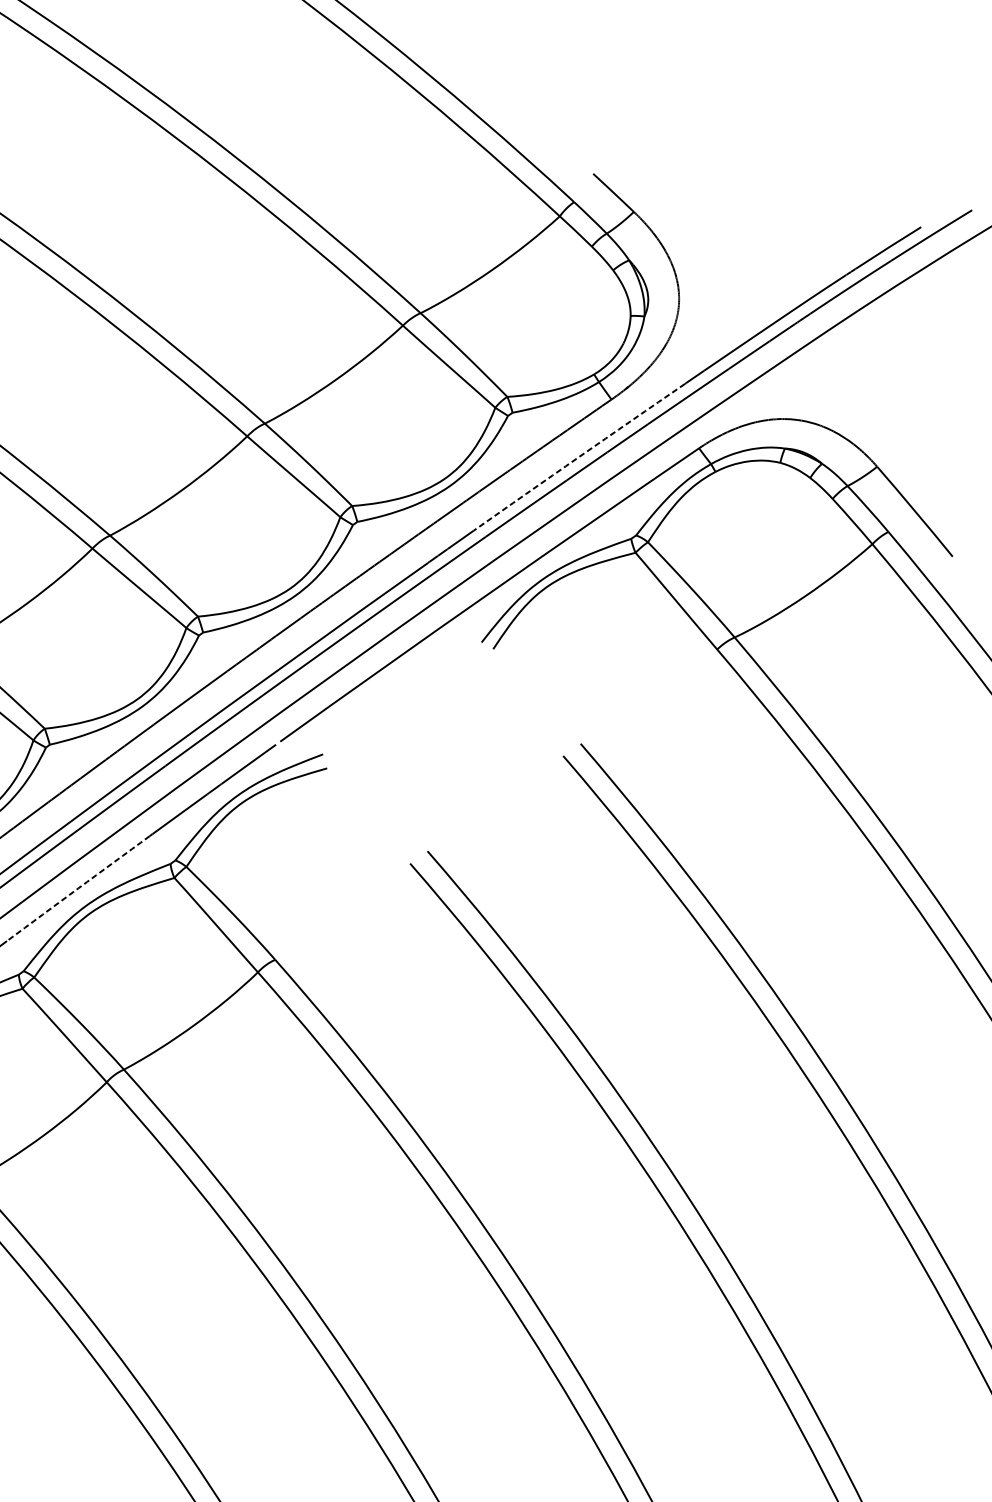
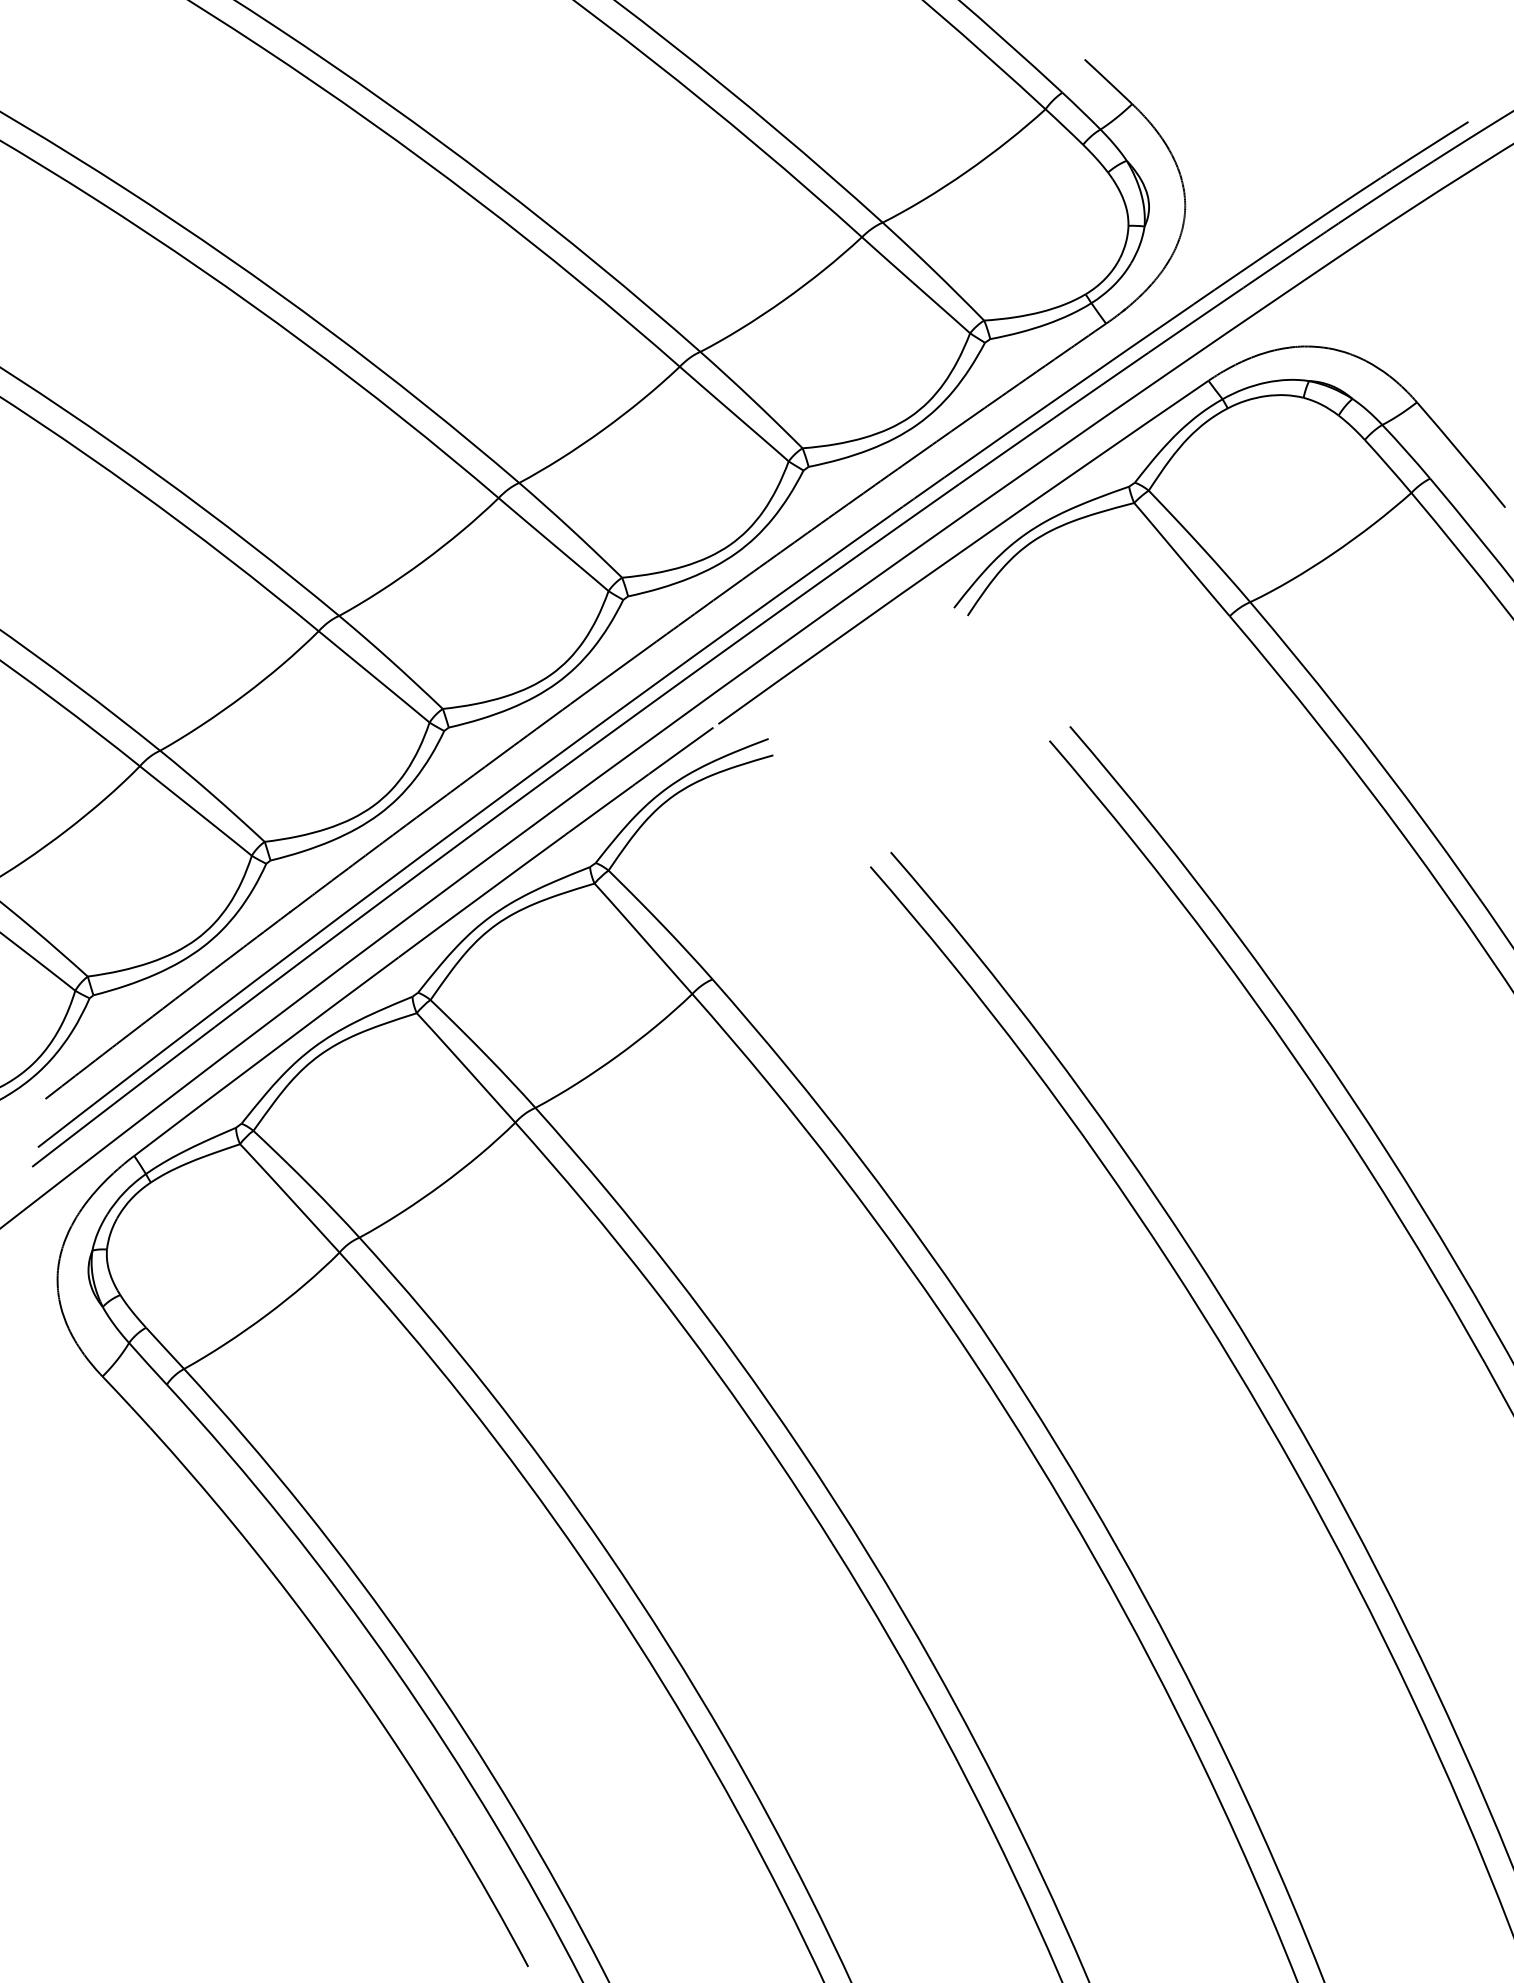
arc: (579, 457) -> (1068, 391), dashed -> solid
arc: (78, 888) -> (482, 895), dashed -> solid

